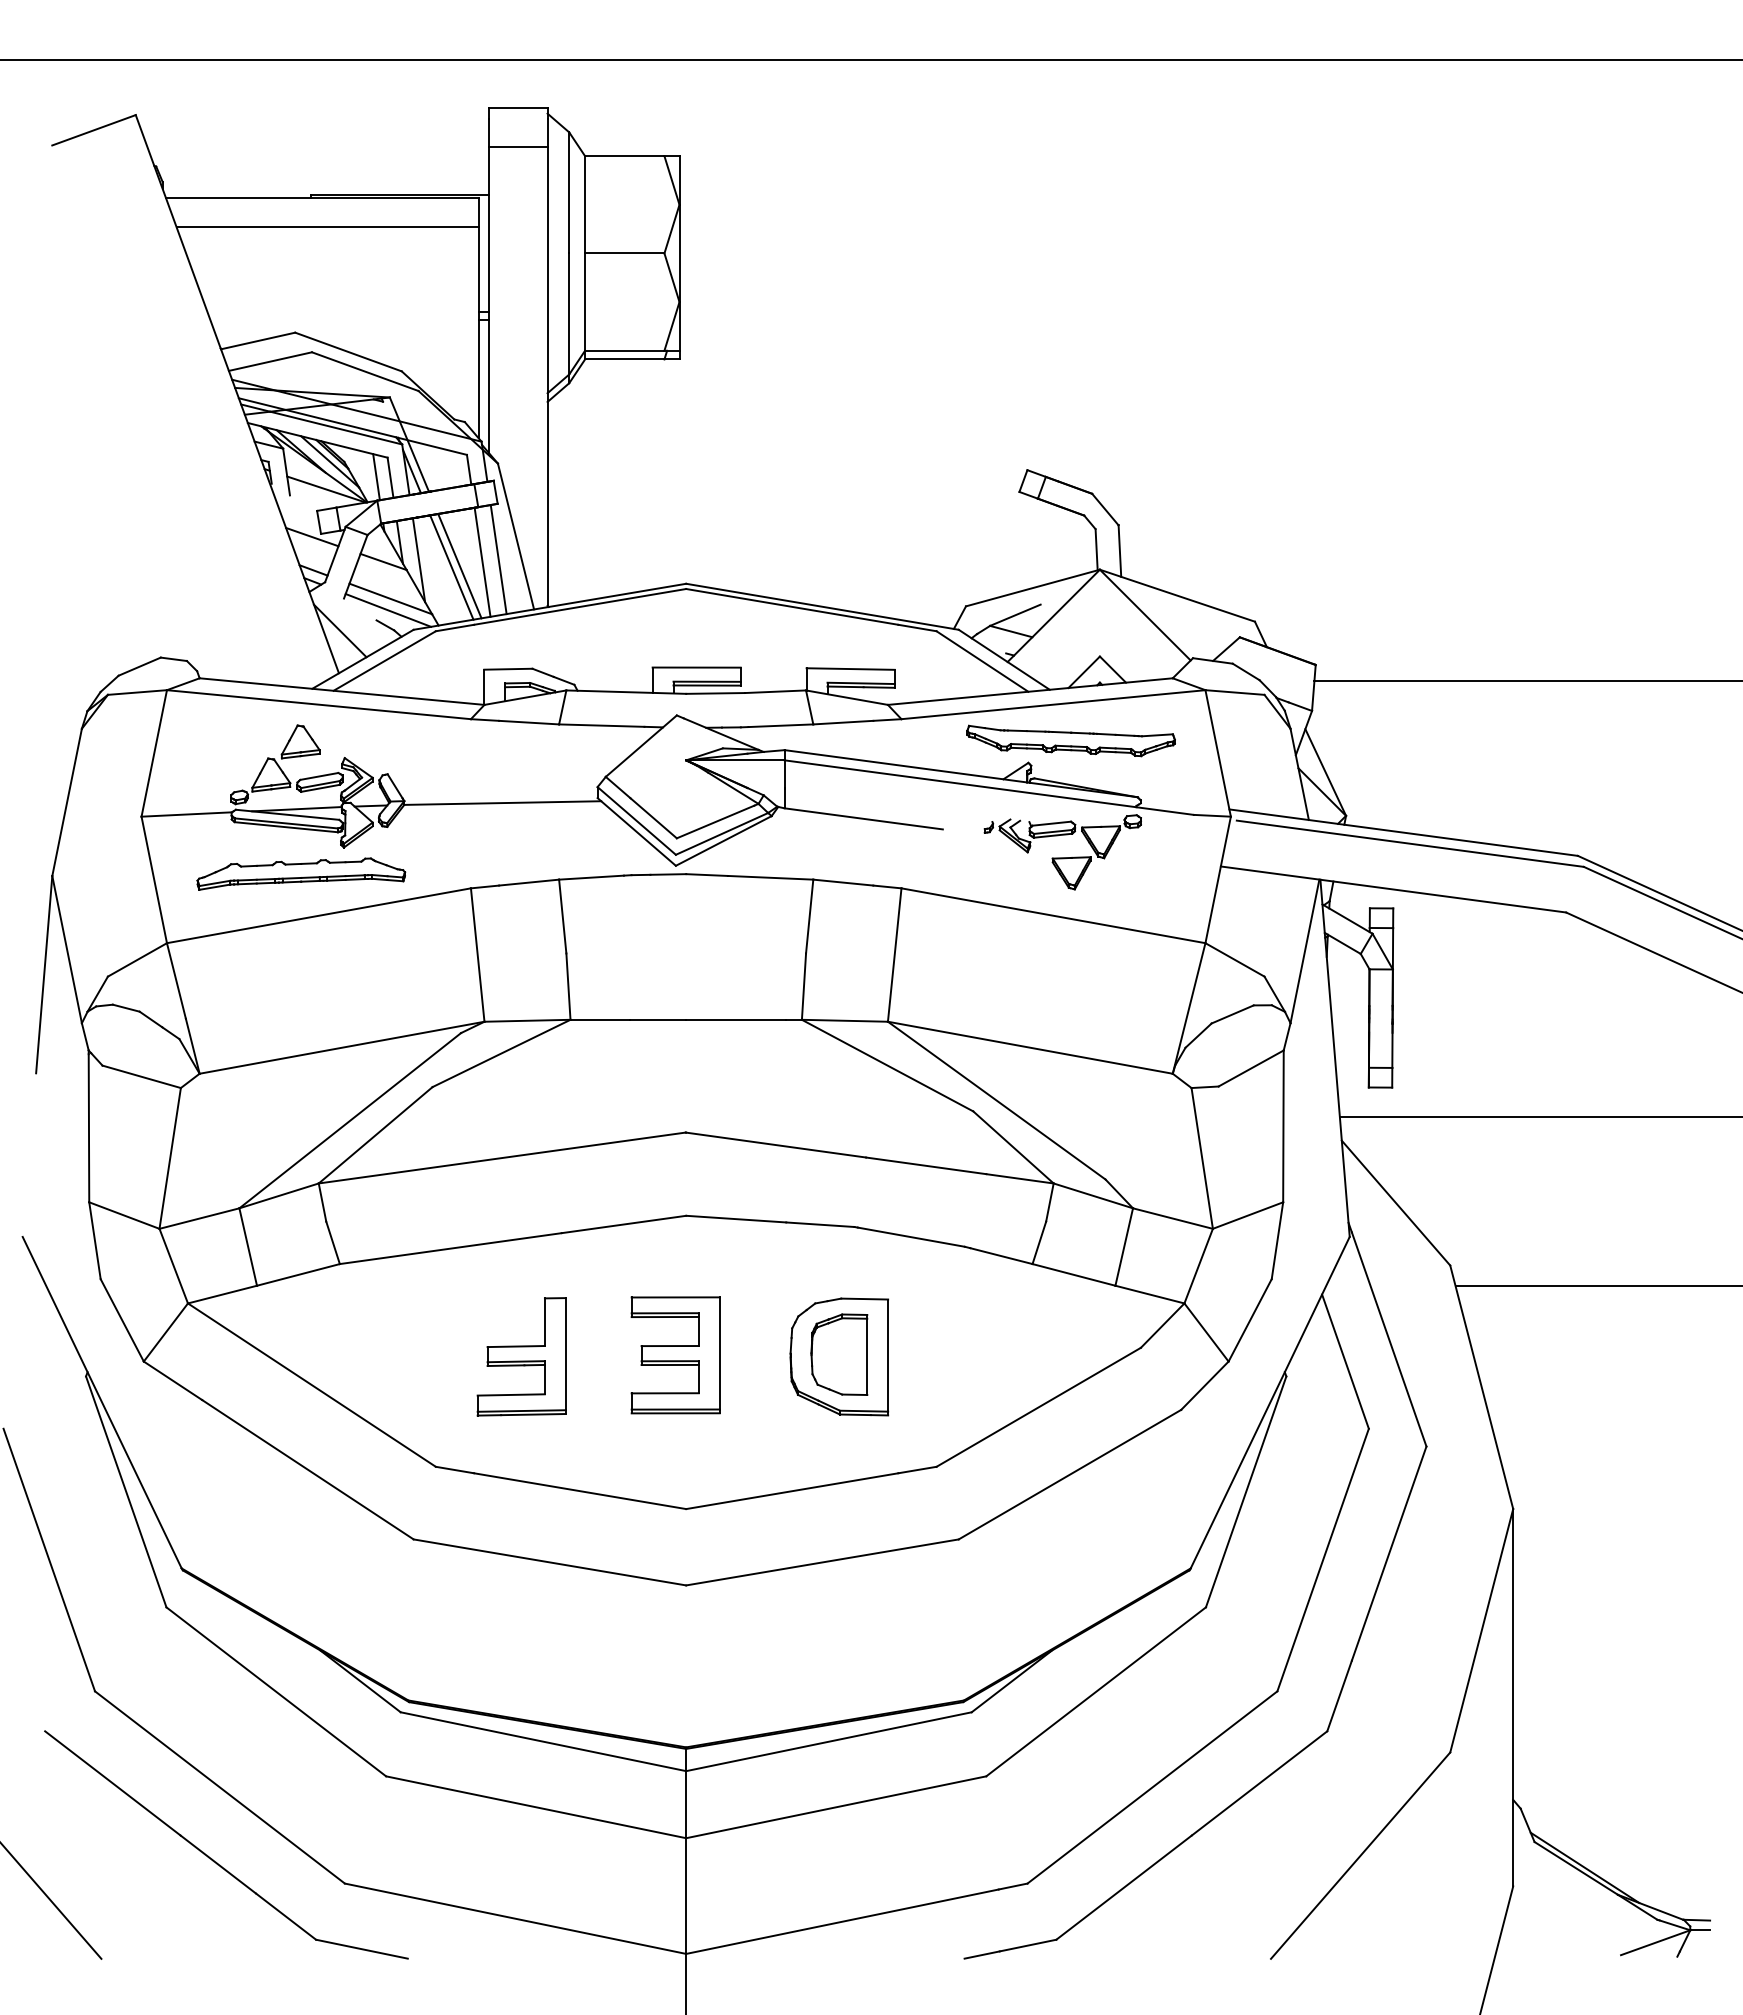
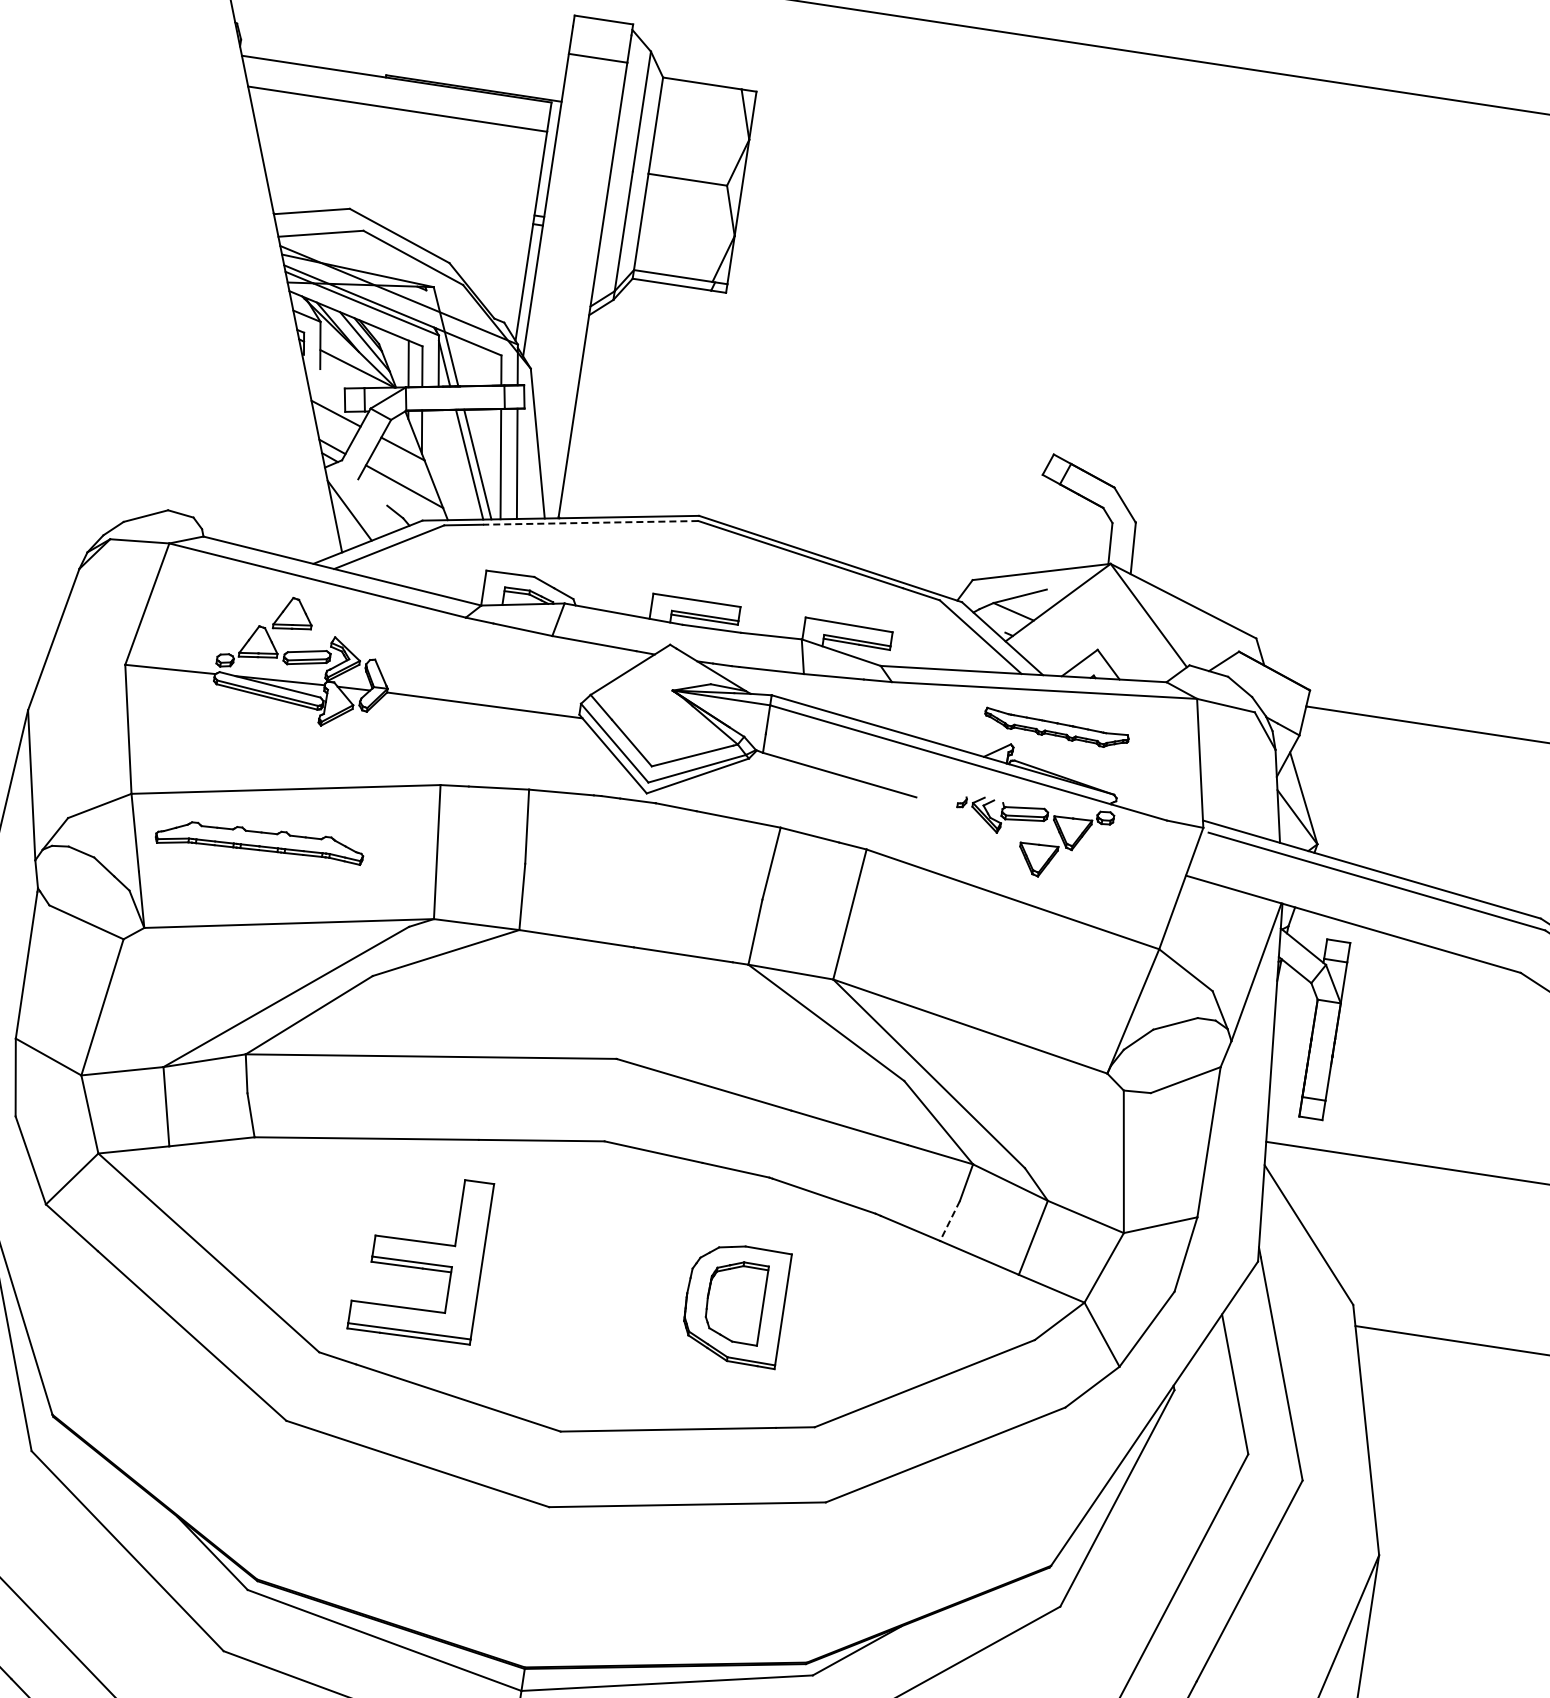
line: (418, 560) -> (437, 452), removed
line: (580, 606) -> (591, 522), solid -> dashed
line: (388, 610) -> (400, 497), removed
part: (1070, 740) -> (1056, 728), size x0.7
part: (301, 873) -> (260, 841), moved
line: (1039, 1243) -> (950, 1221), solid -> dashed
part: (675, 1355) -> (573, 1277), removed
part: (521, 1356) -> (420, 1255), size x1.4

